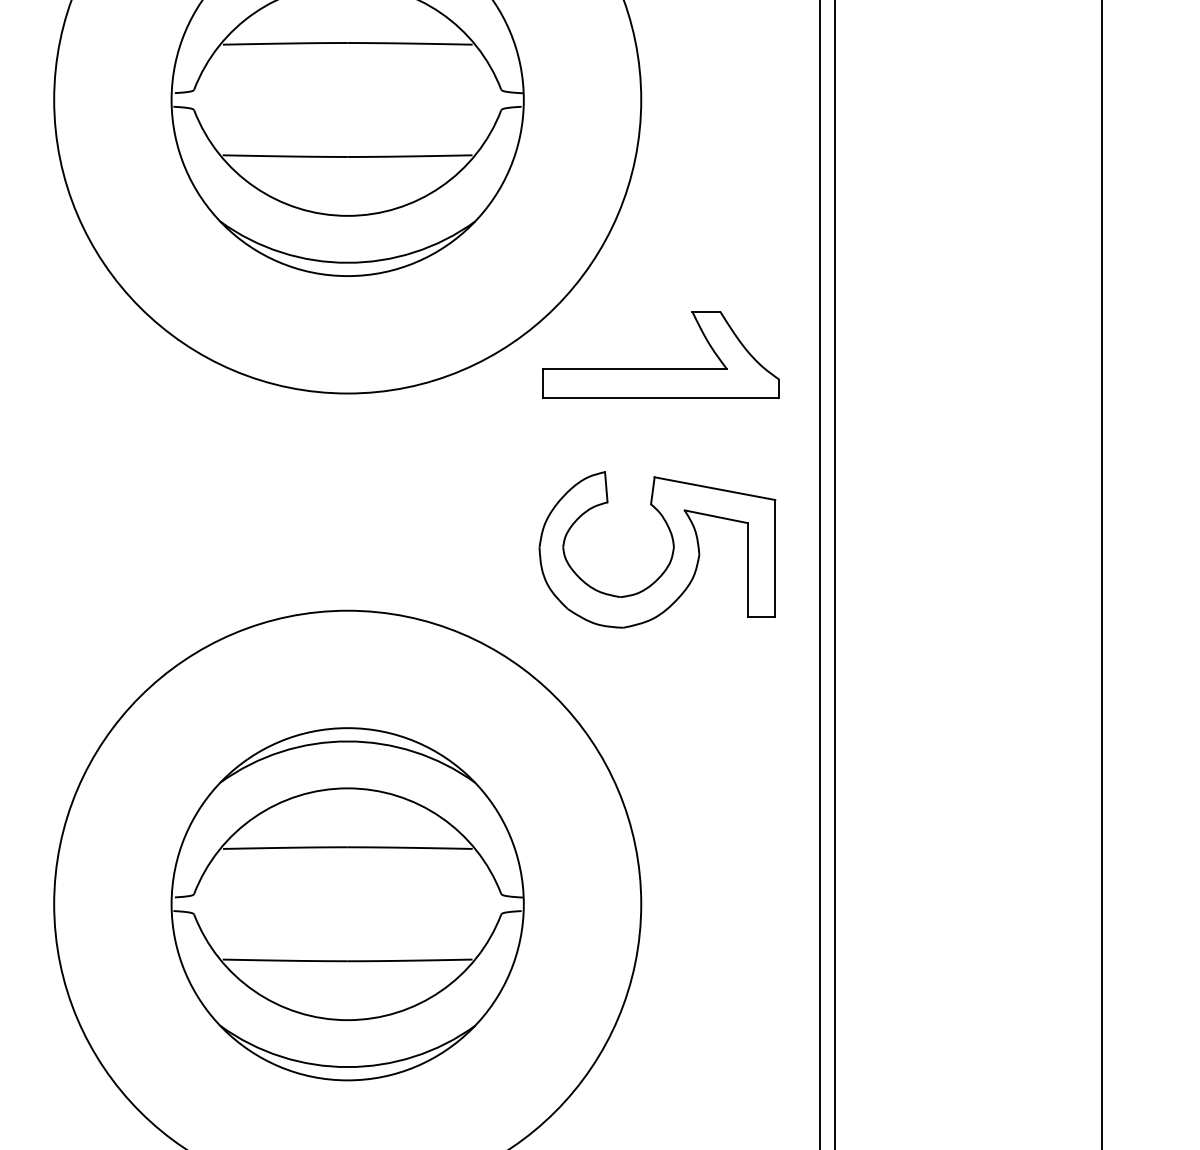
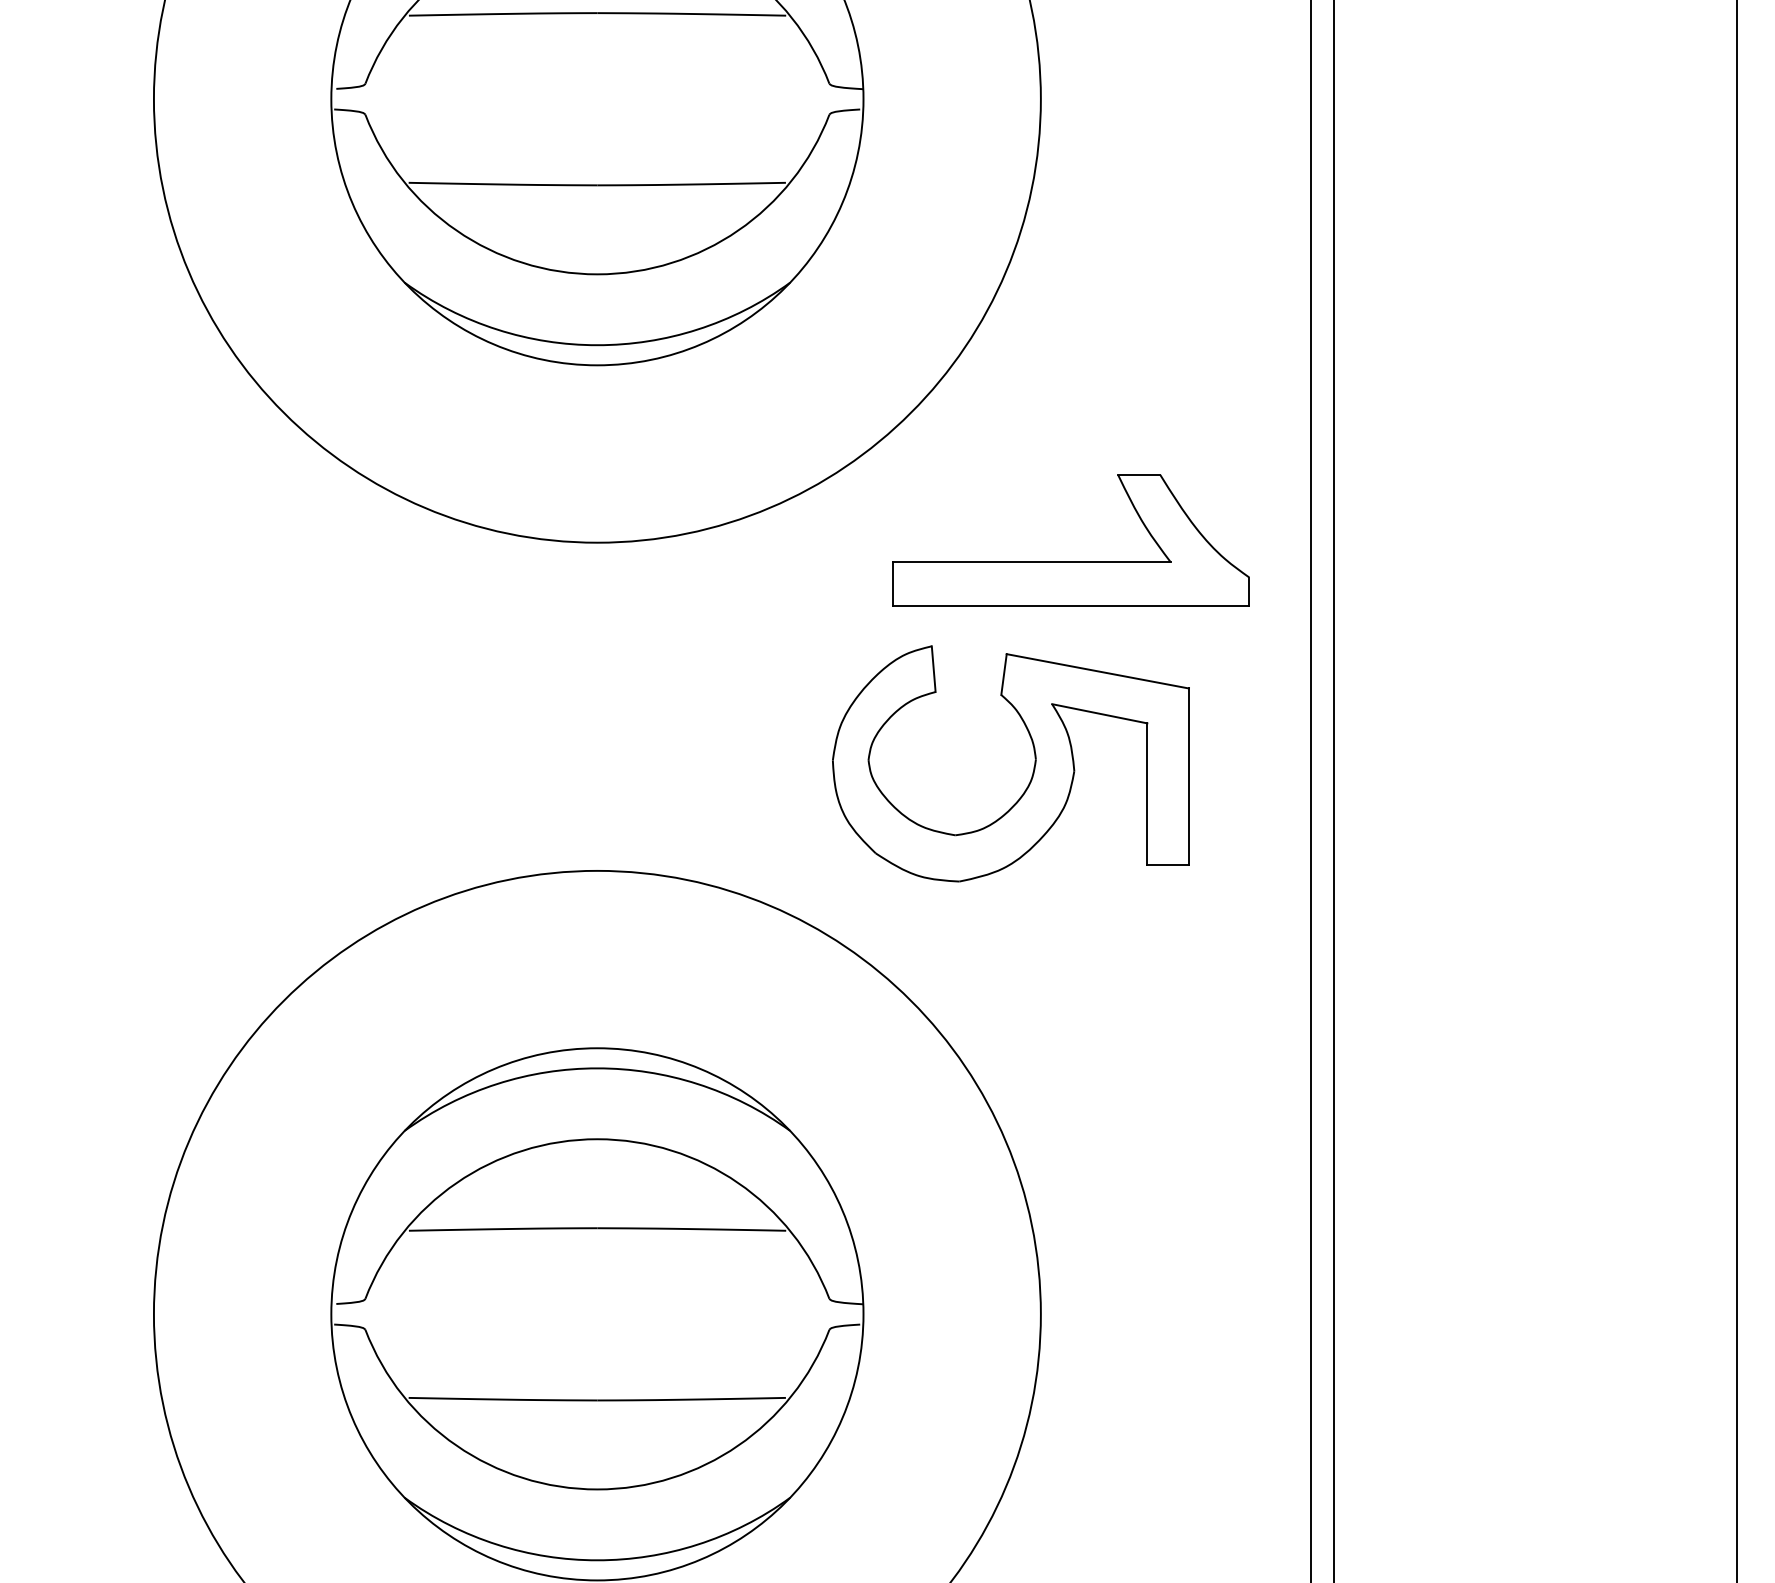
part: (660, 368) -> (1069, 560), moved
part: (671, 554) -> (1032, 770), moved

